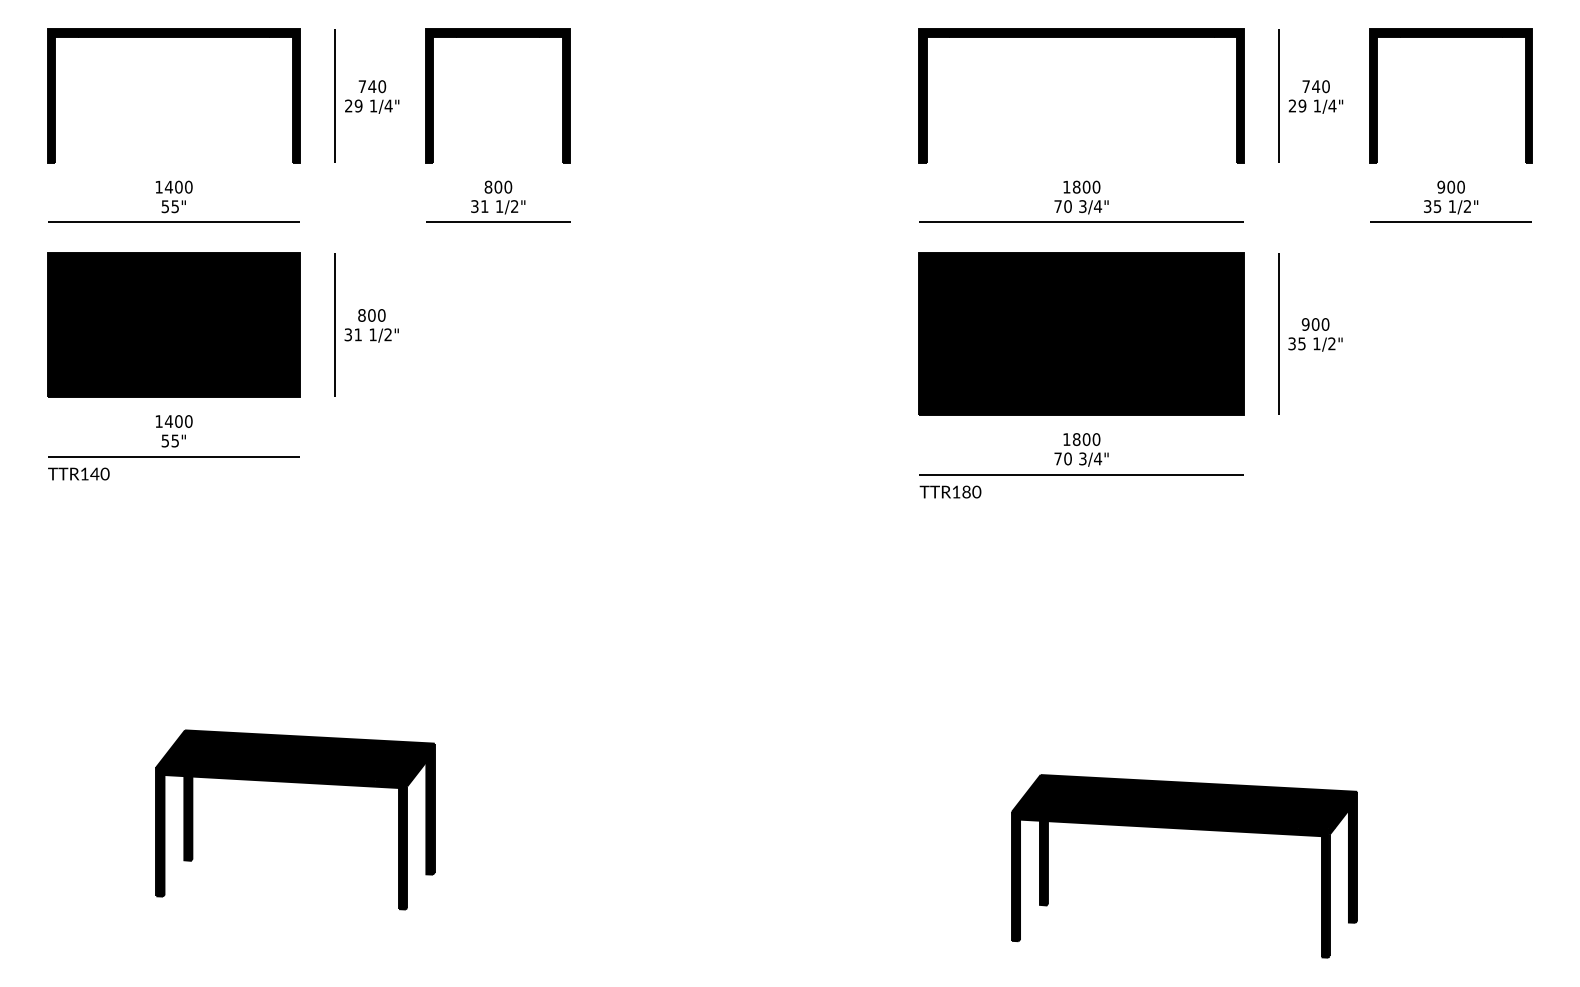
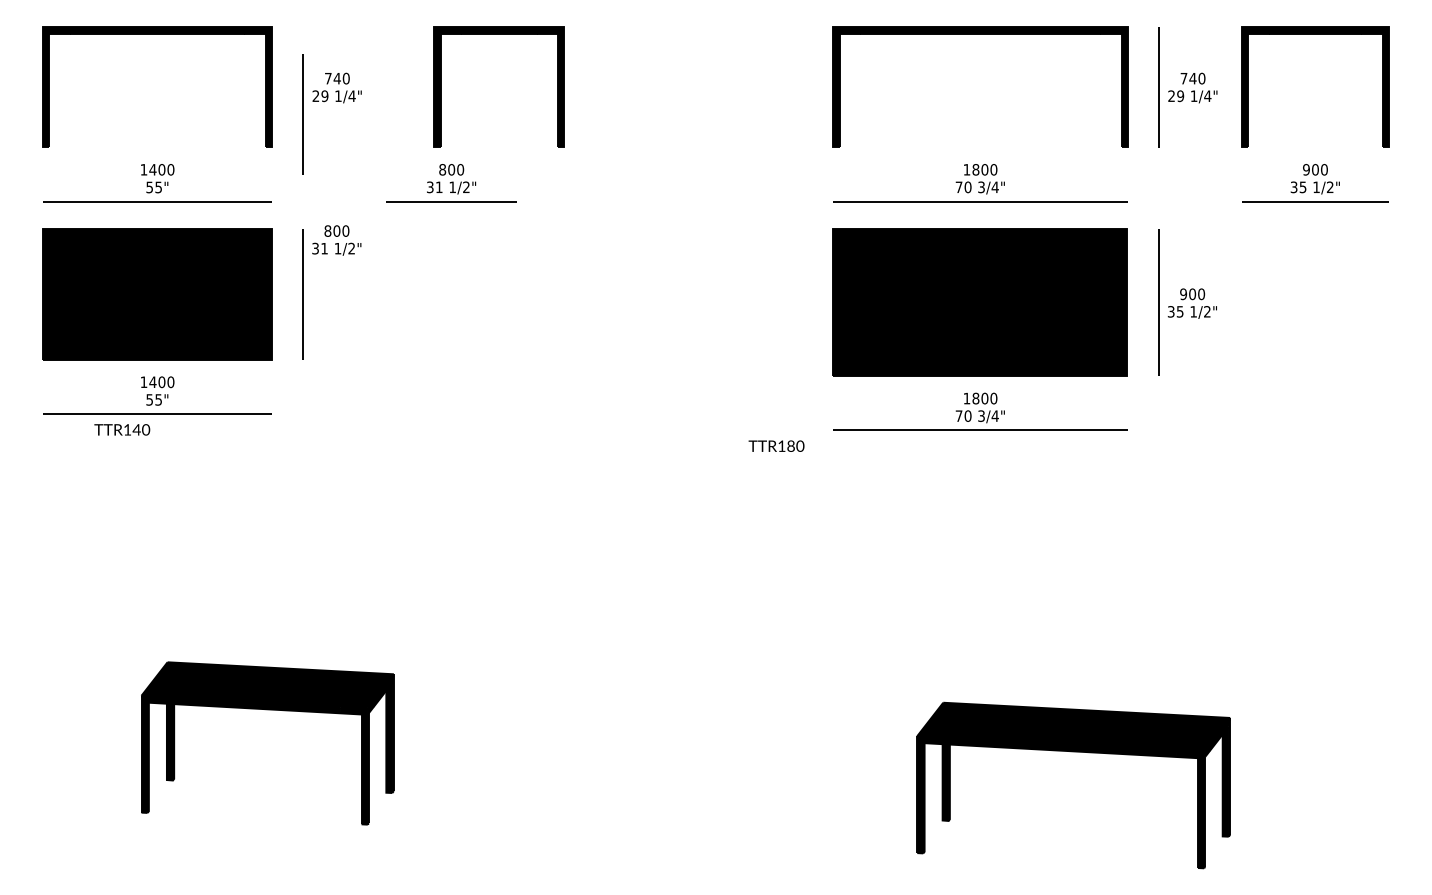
part: (497, 37) -> (498, 34), moved
line: (333, 96) -> (302, 114), moved
text: (371, 325) -> (336, 240), moved
text: (79, 473) -> (122, 429), moved
text: (950, 491) -> (776, 445), moved

